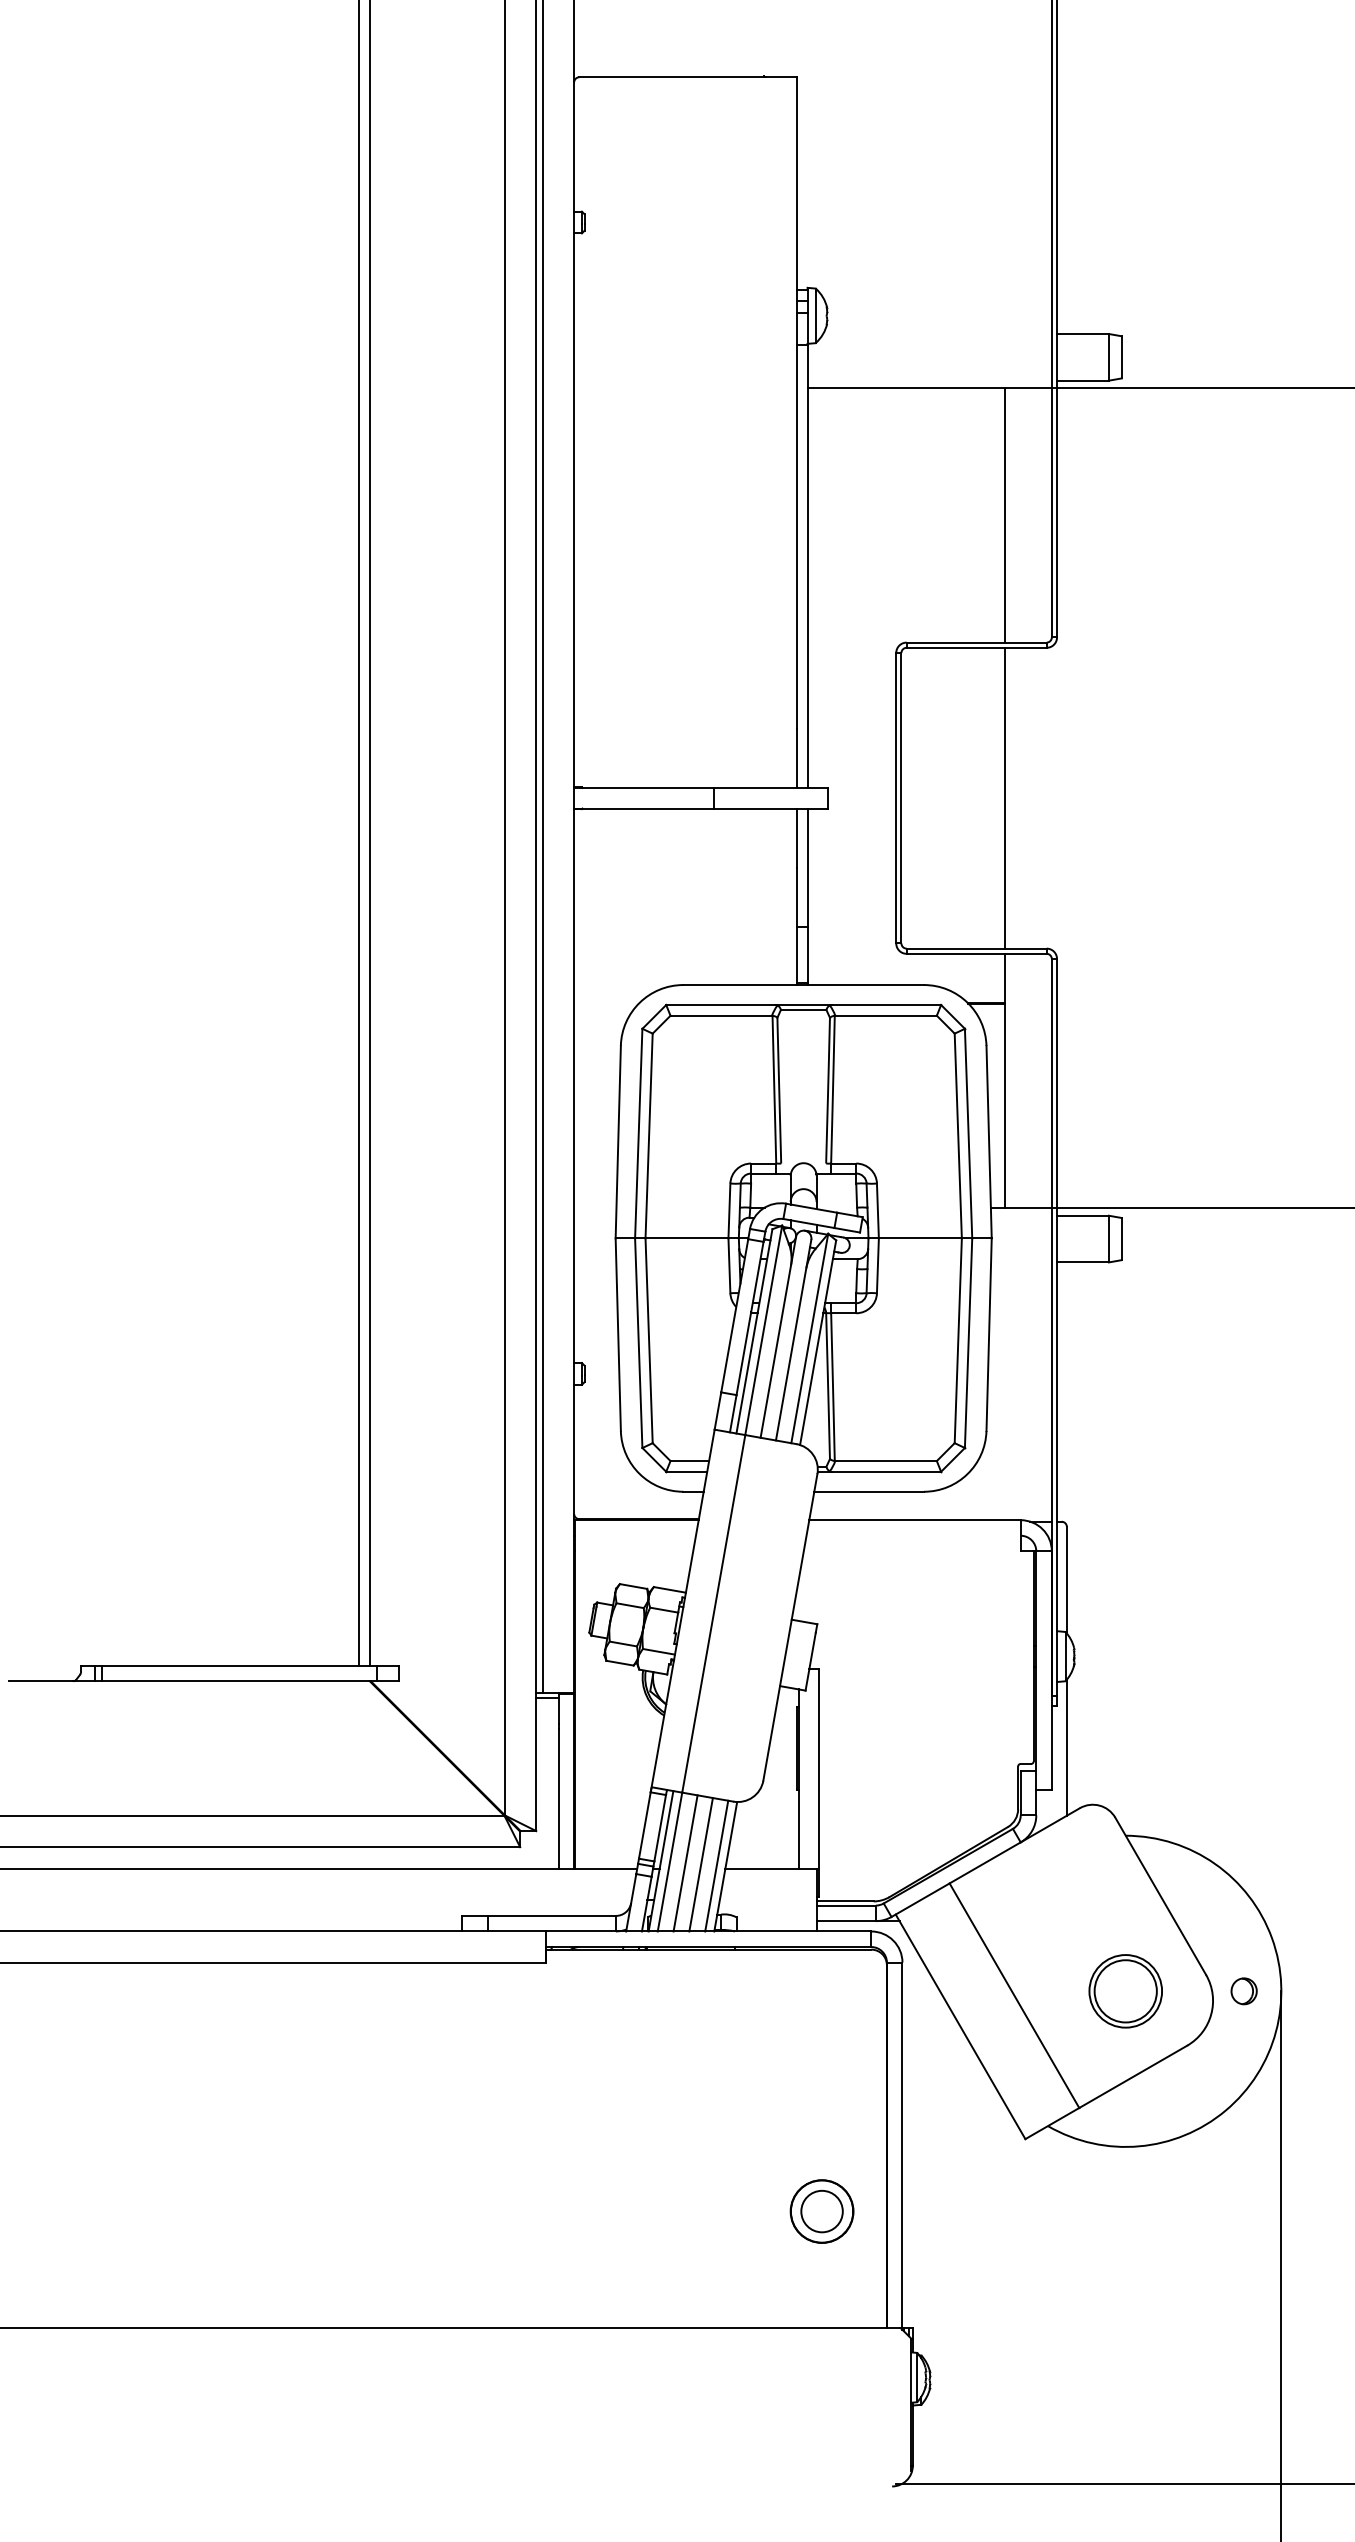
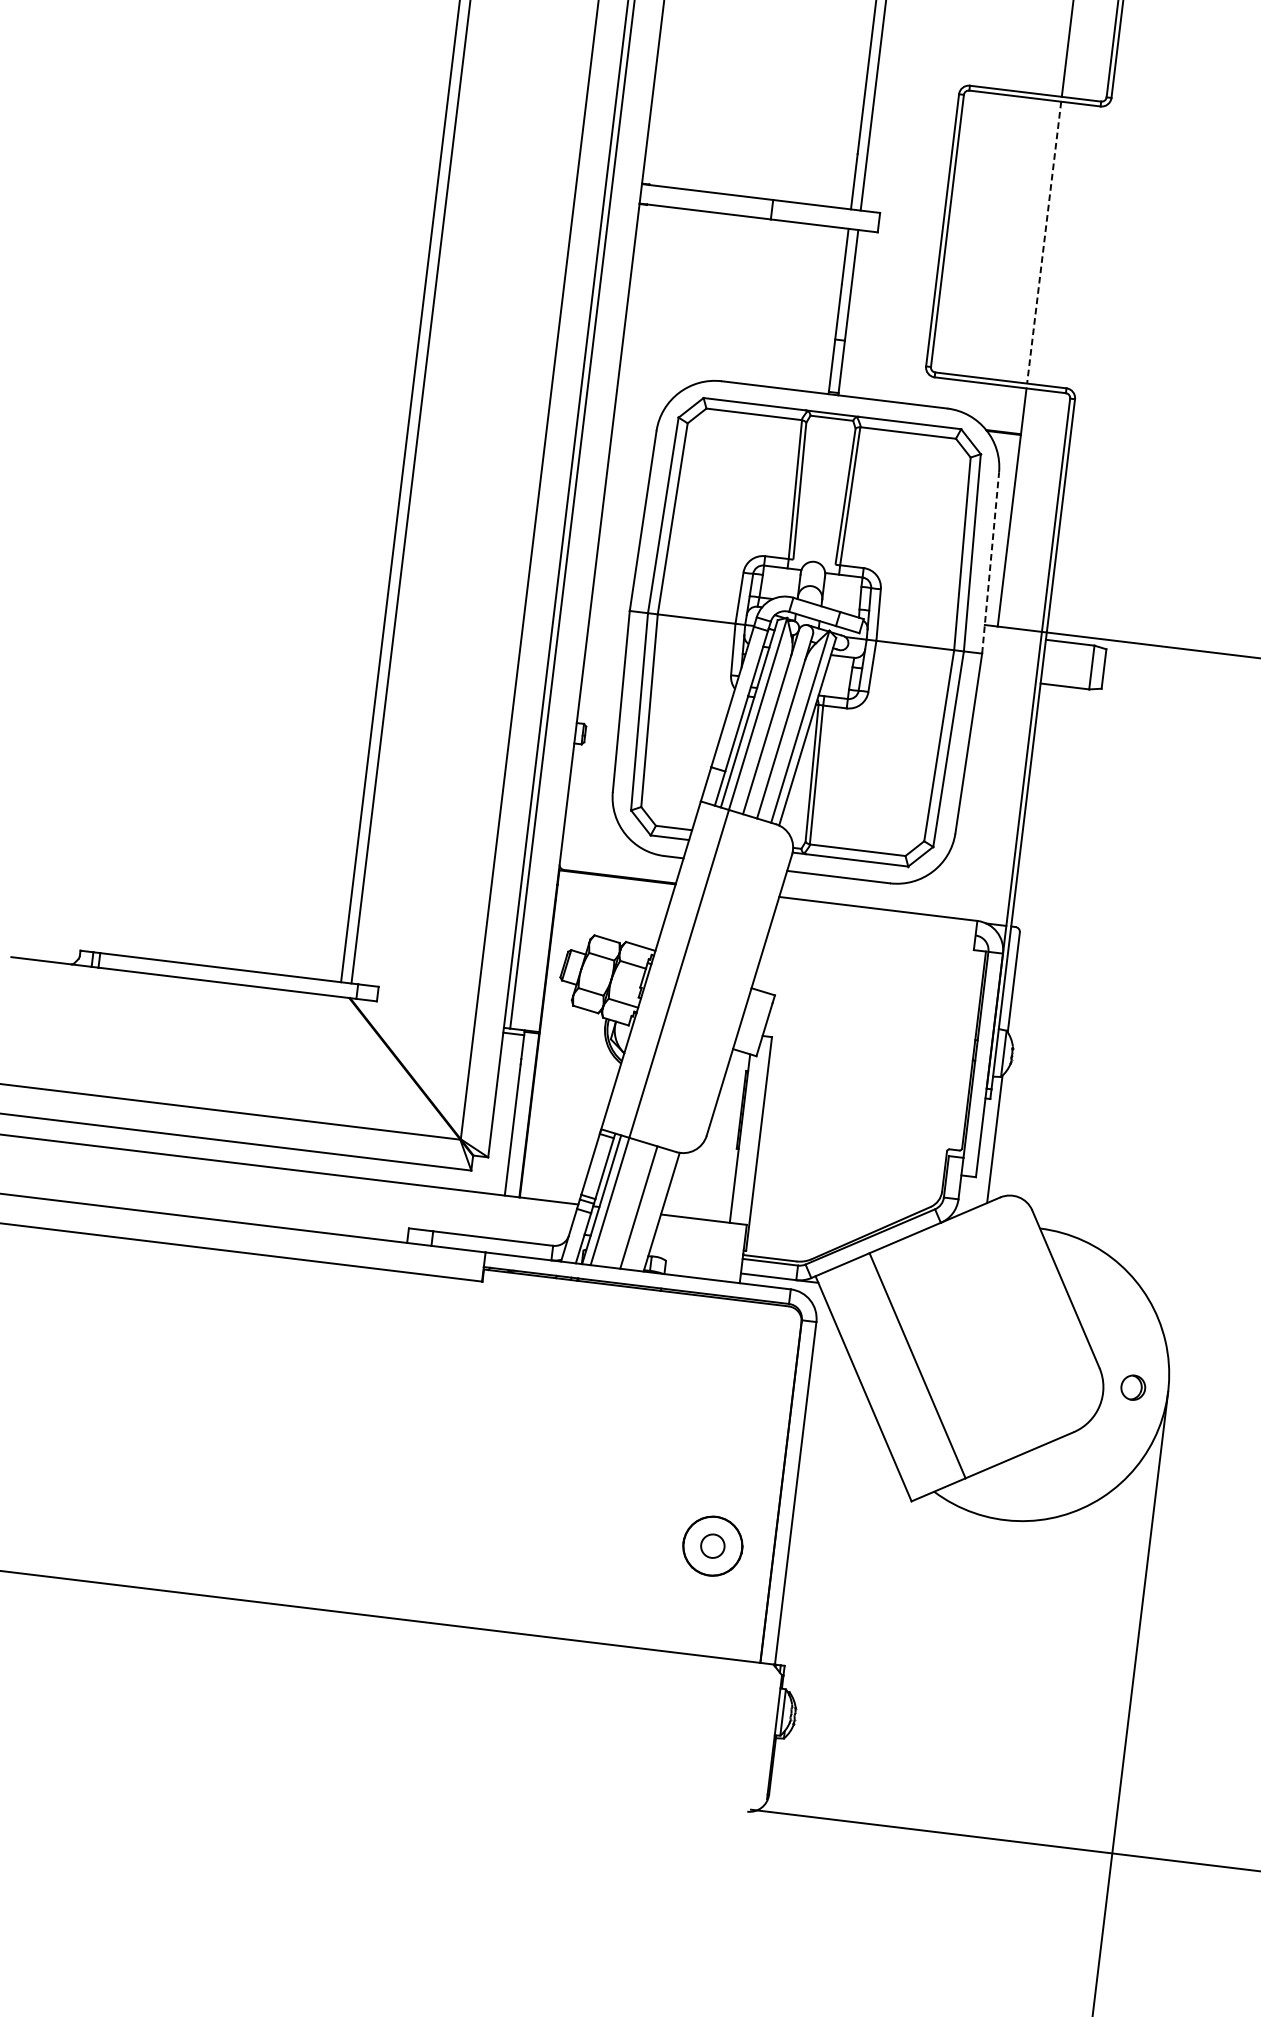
line: (1004, 798) -> (1044, 242), solid -> dashed
line: (989, 1141) -> (991, 562), solid -> dashed
line: (685, 1863) -> (624, 1204), removed
line: (716, 1865) -> (653, 1209), removed
part: (1125, 1991) -> (1022, 1374), removed
circle: (821, 2211) -> (712, 1546), size x0.6

